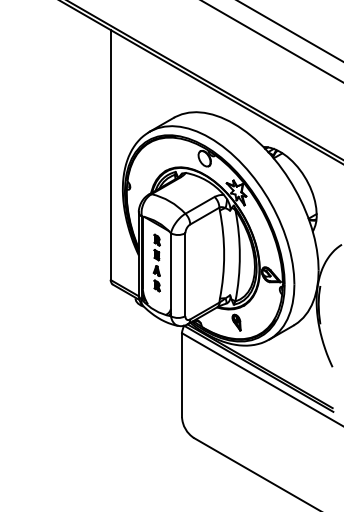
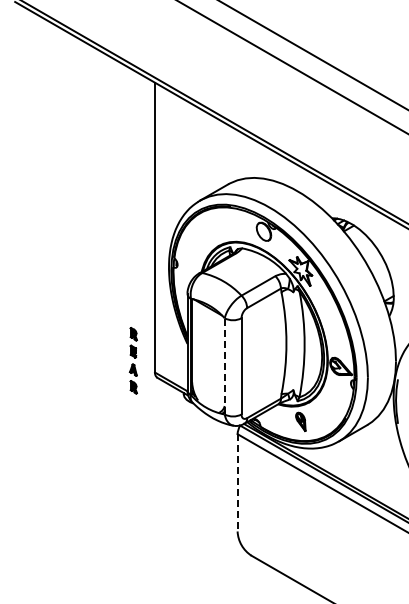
part: (156, 262) -> (132, 360), moved
line: (170, 273) -> (224, 365), solid -> dashed
line: (181, 374) -> (237, 482), solid -> dashed

